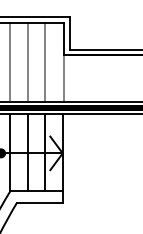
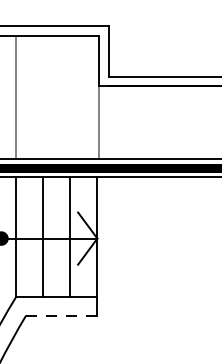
line: (27, 62) -> (42, 97), removed
line: (45, 62) -> (70, 97), removed
line: (39, 202) -> (61, 314), solid -> dashed

